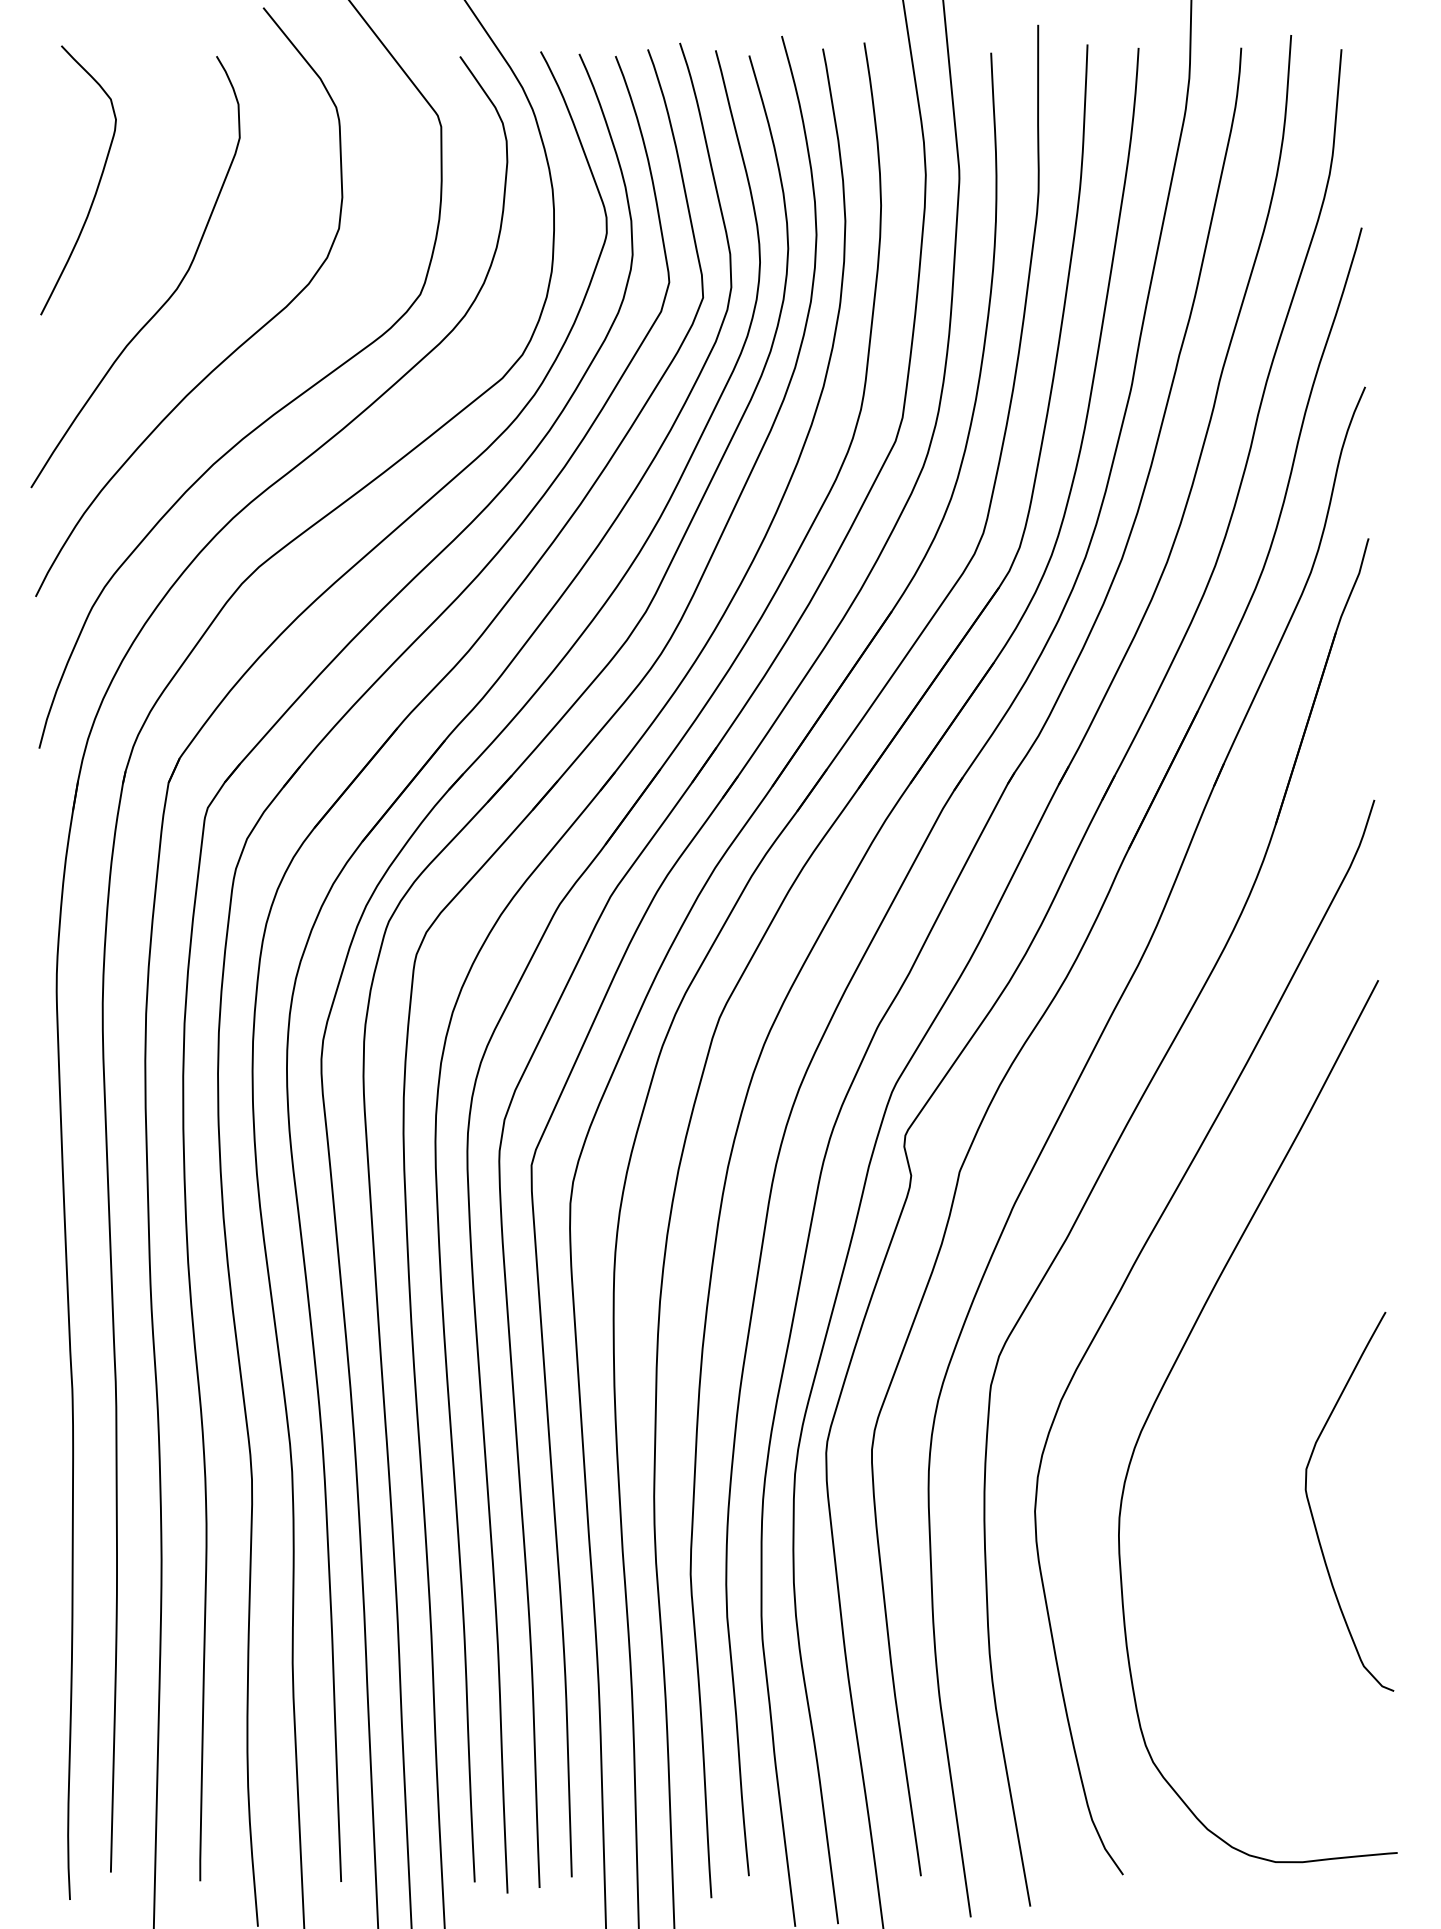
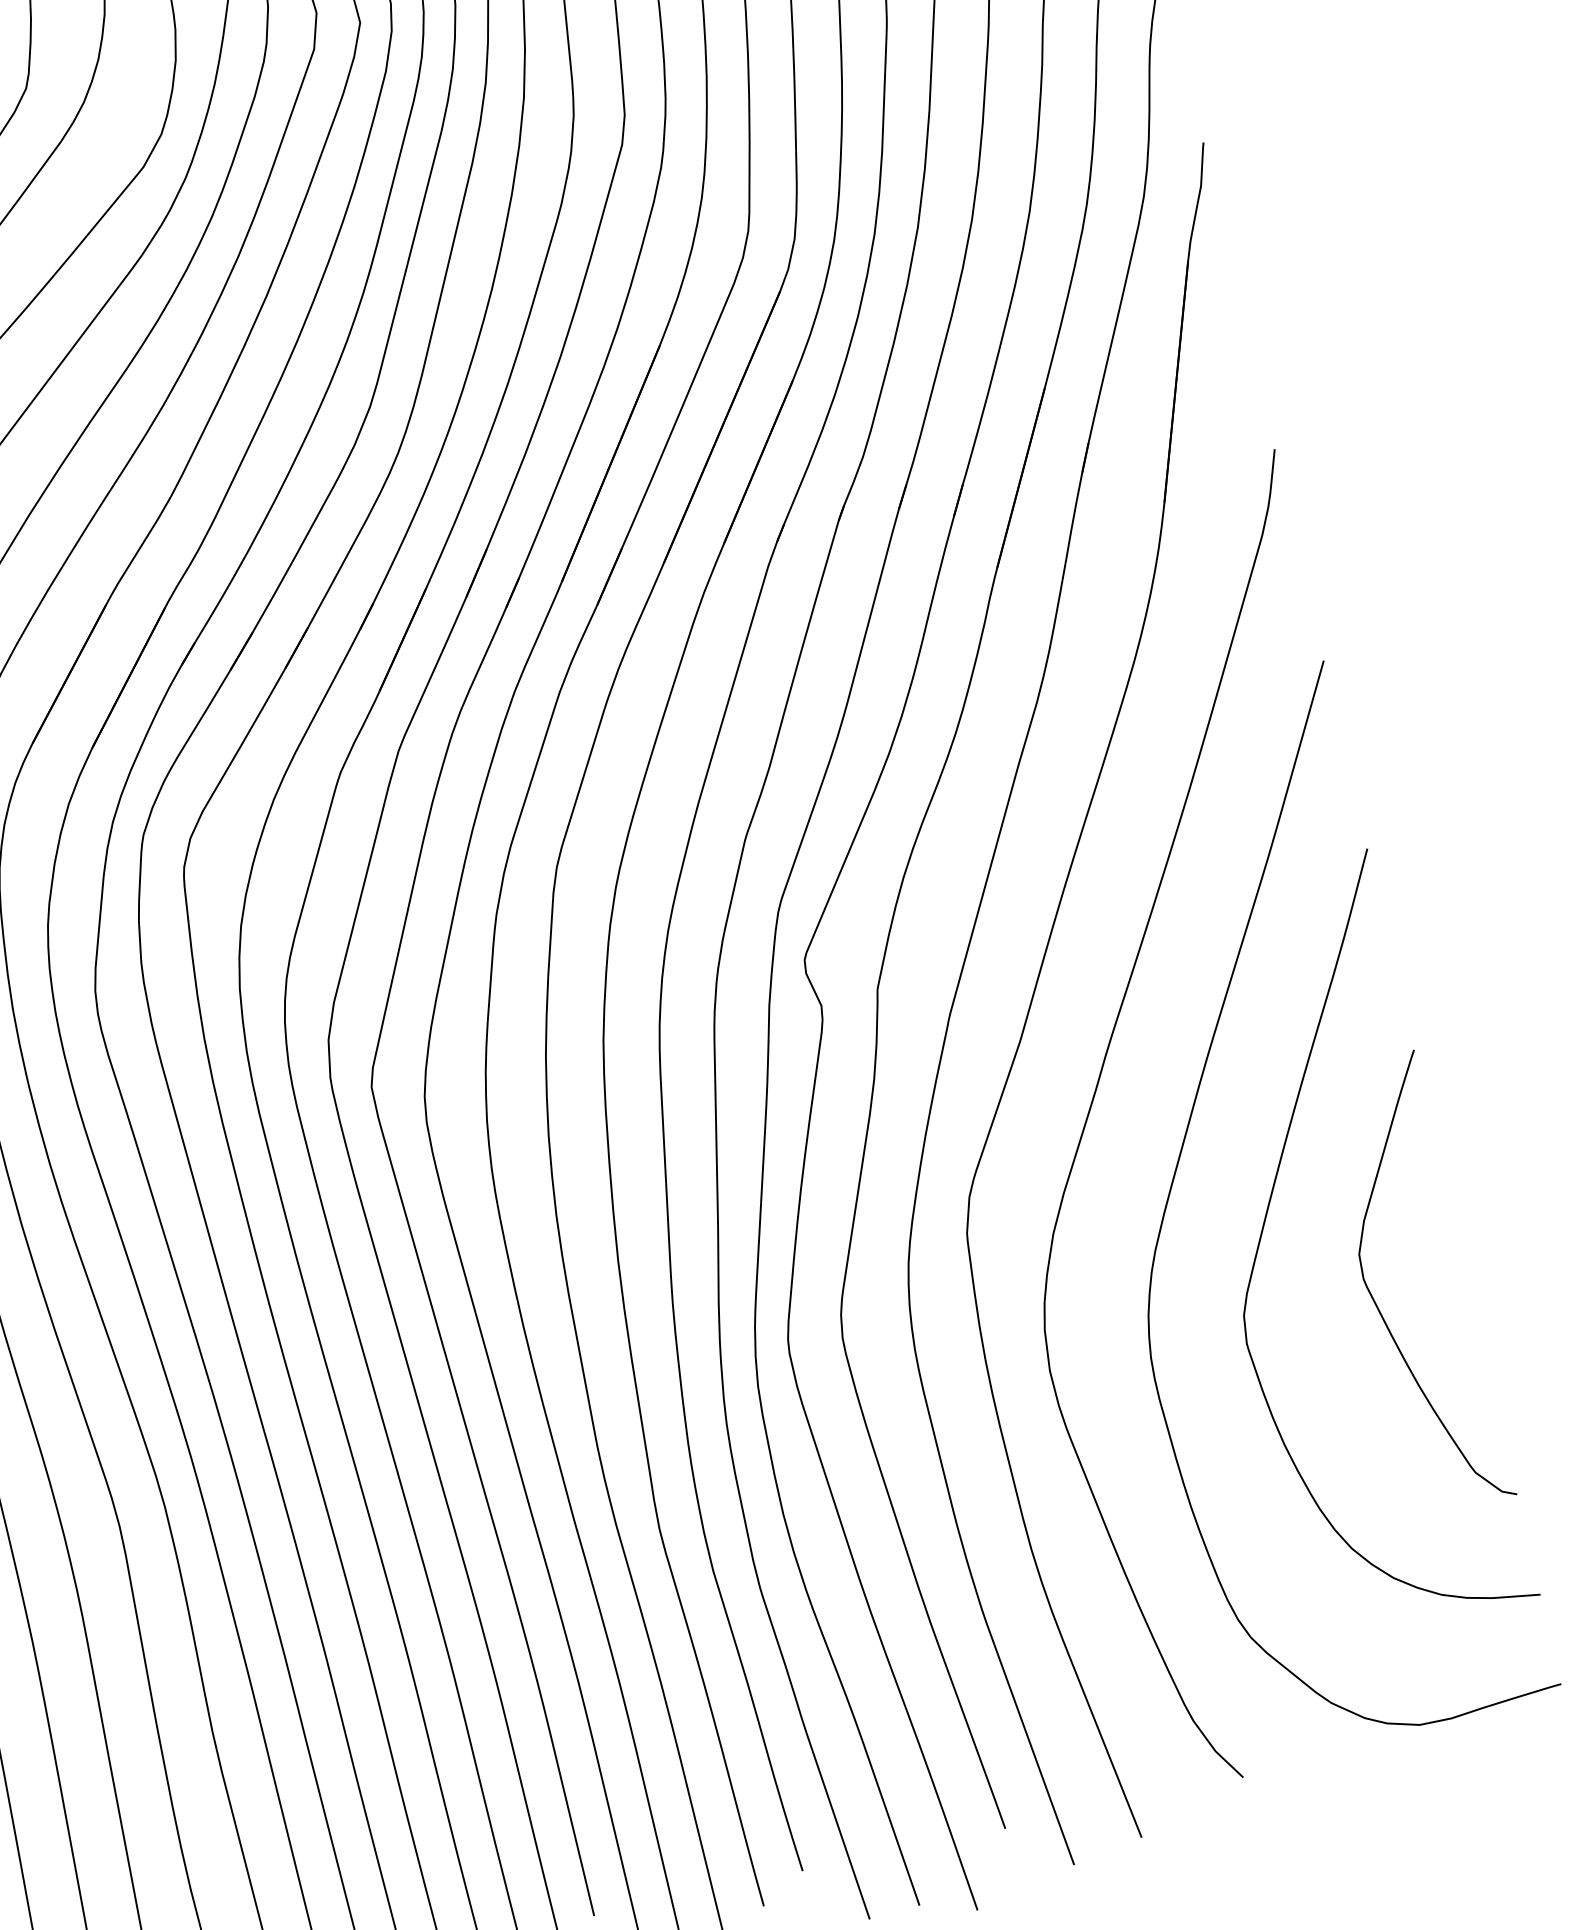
curve: (1233, 1432) -> (1264, 1229), added

